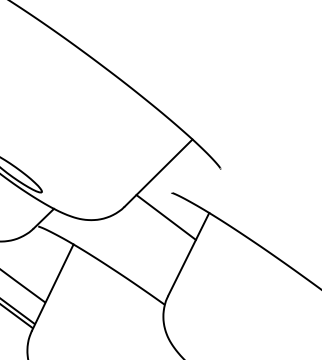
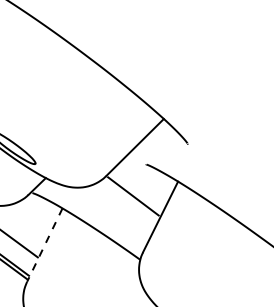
line: (166, 217) -> (133, 196), moved
line: (52, 288) -> (44, 245), solid -> dashed

